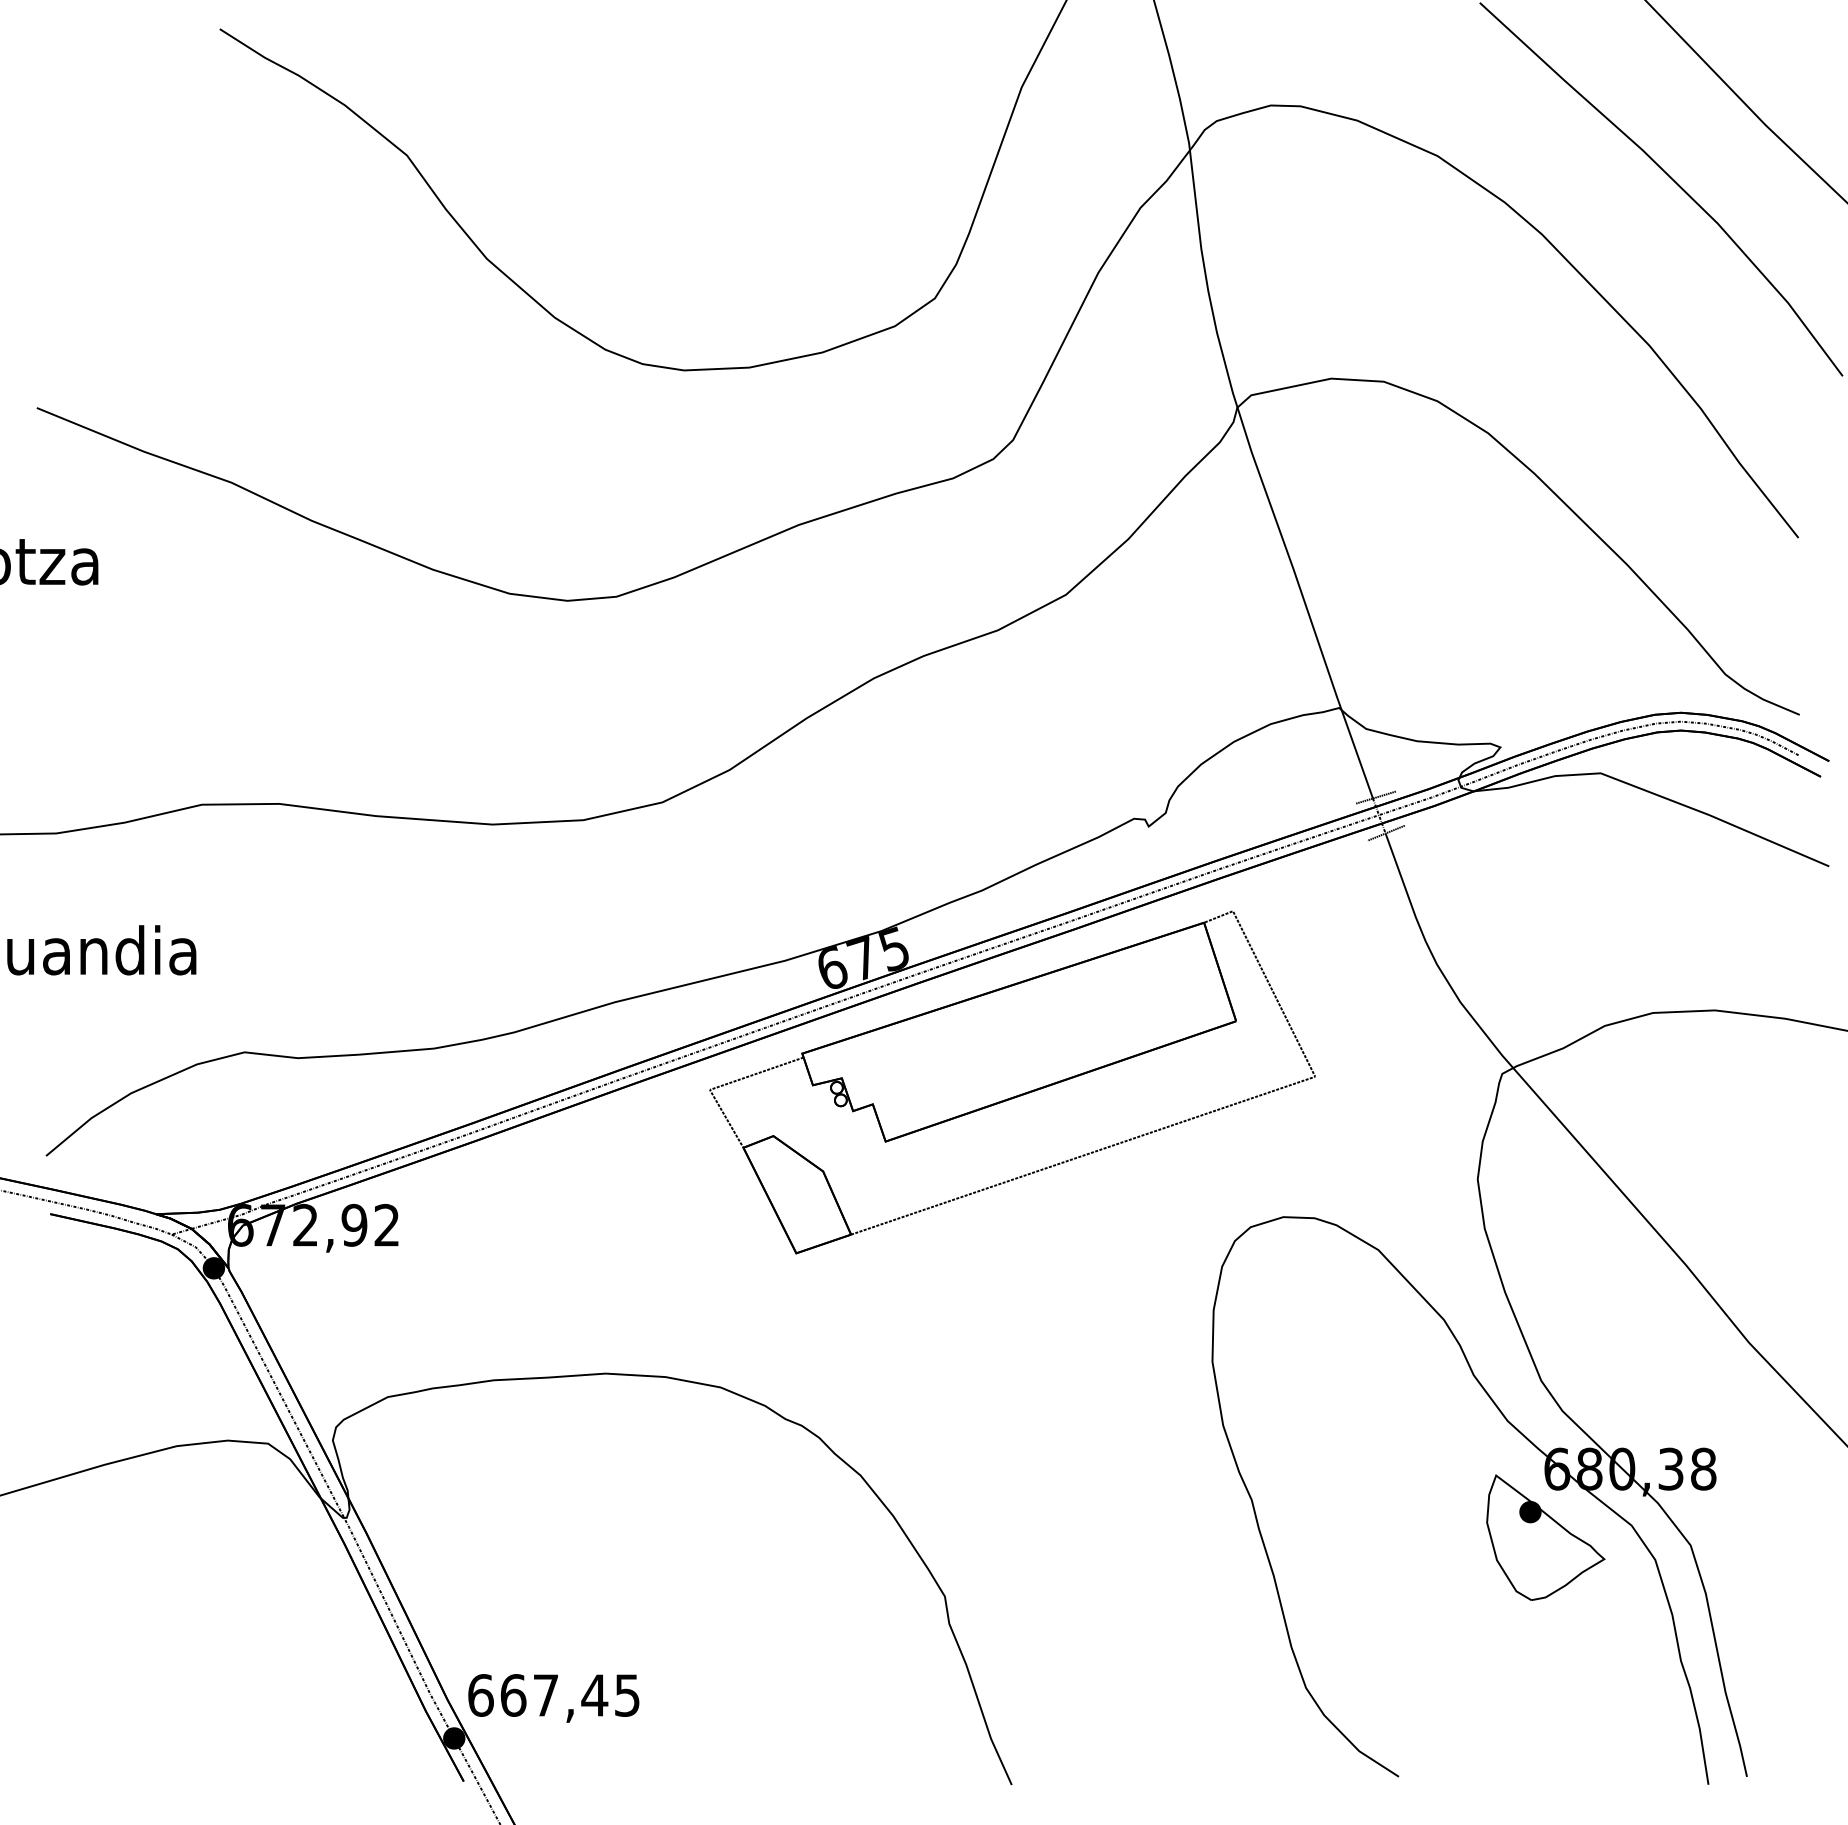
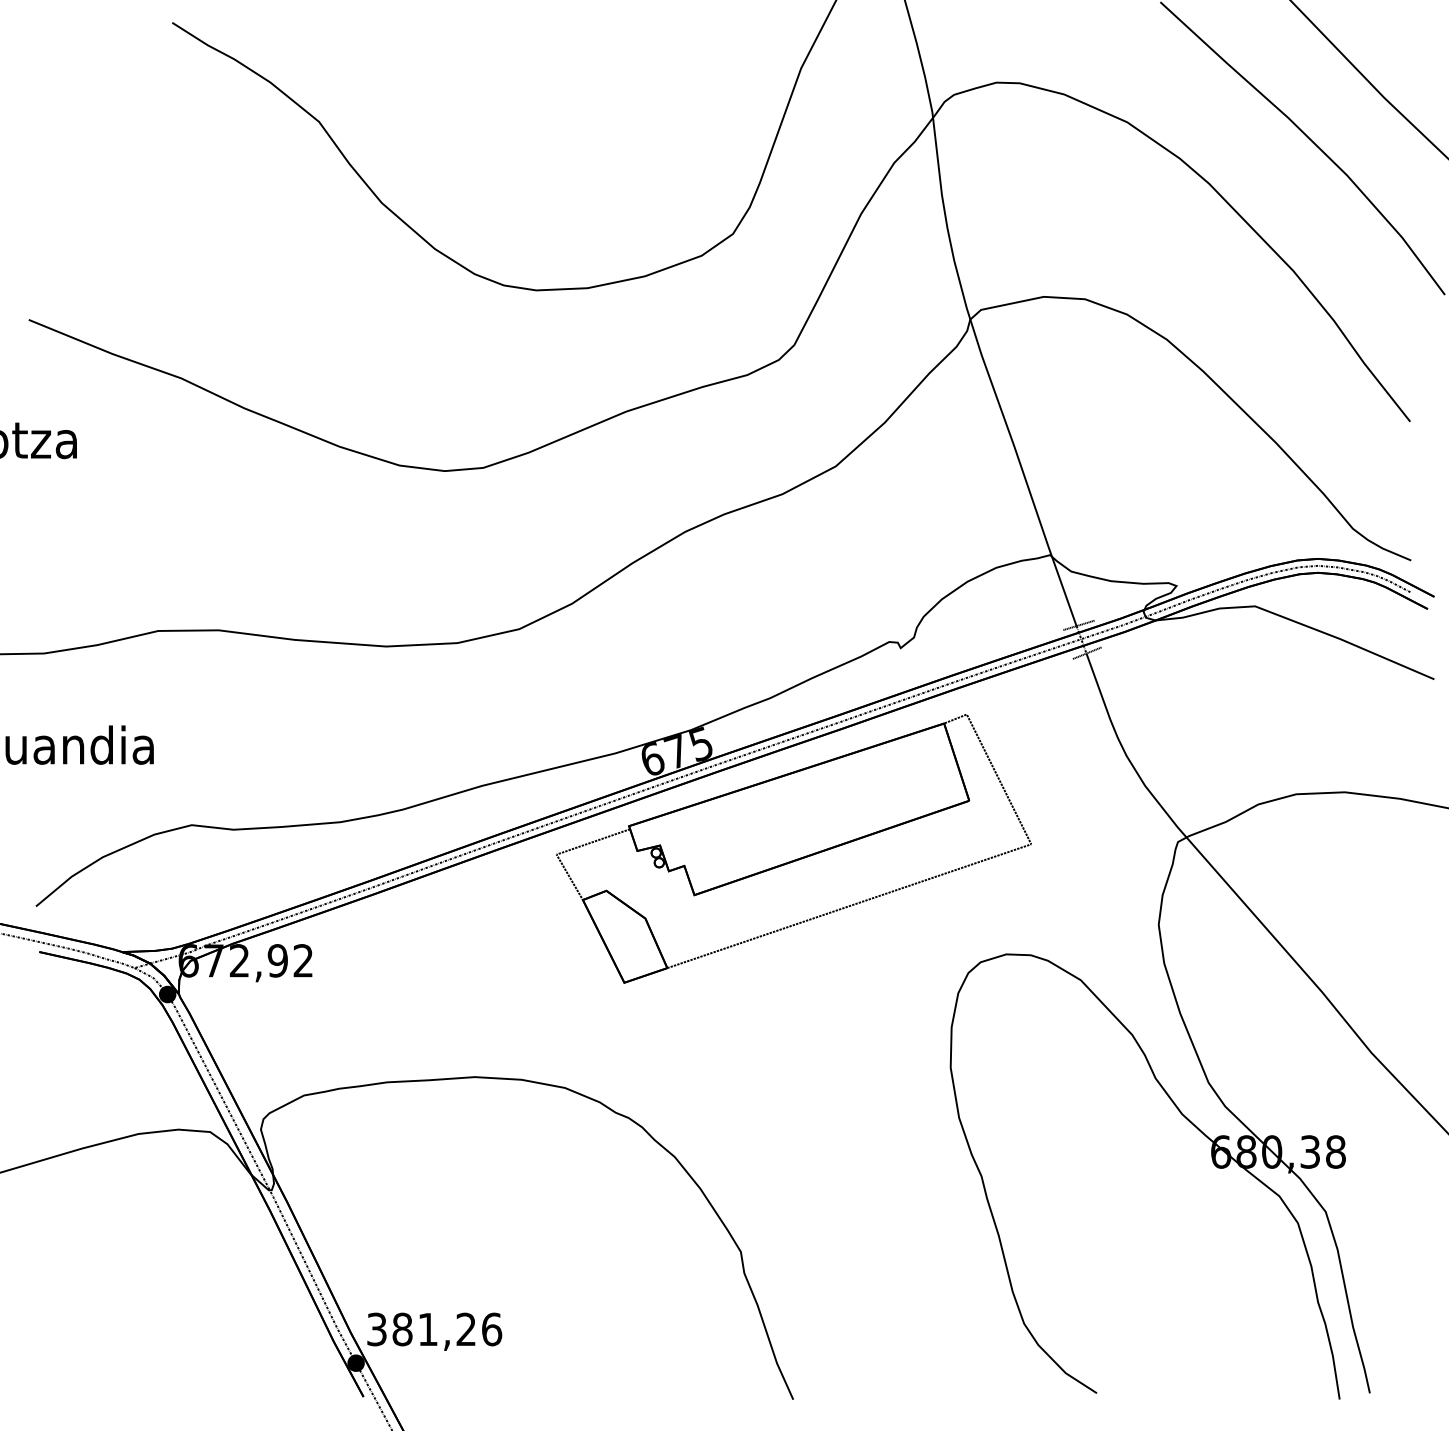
part: (1545, 1537) -> (1211, 1205), removed
text: (554, 1695) -> (434, 1329), 667,45 -> 381,26

